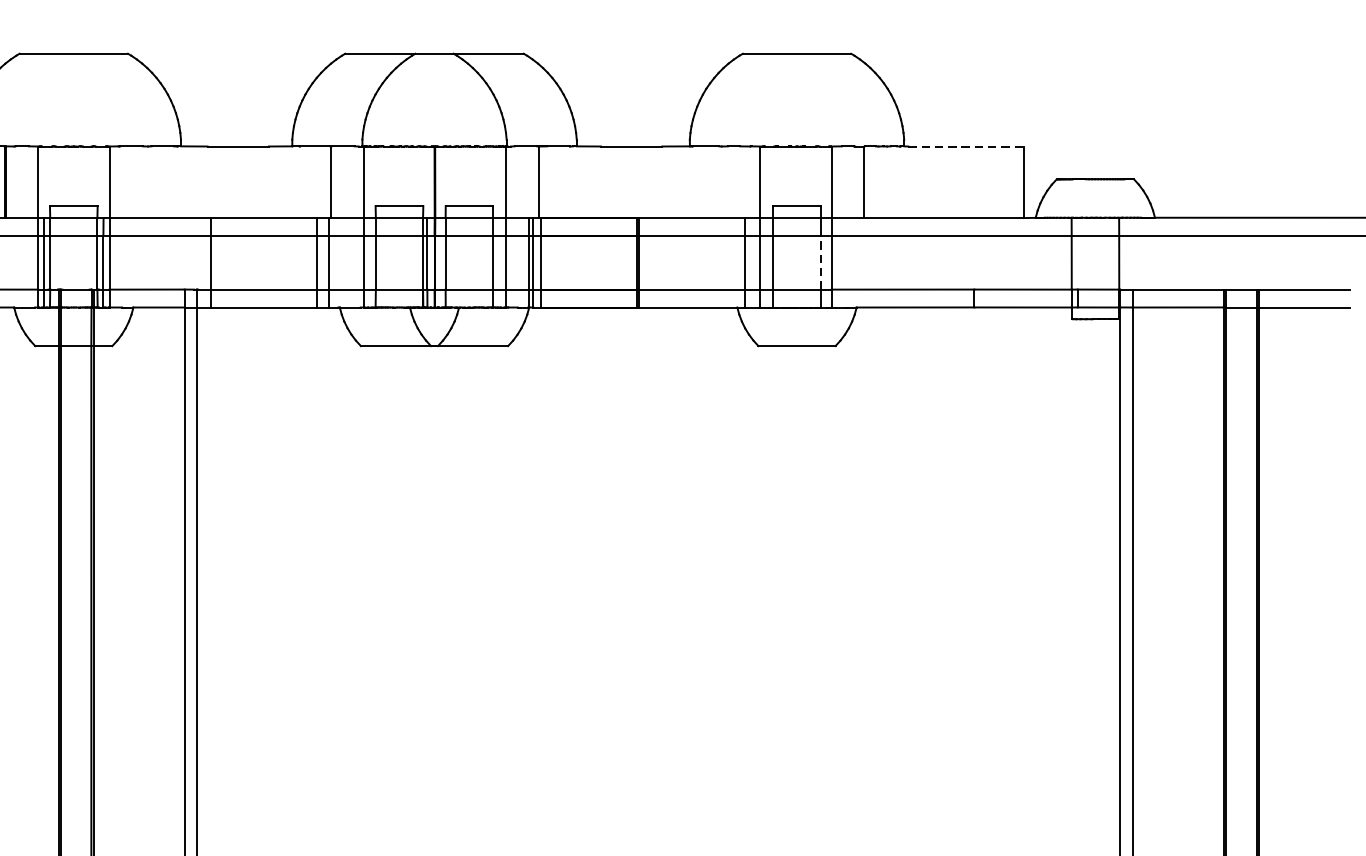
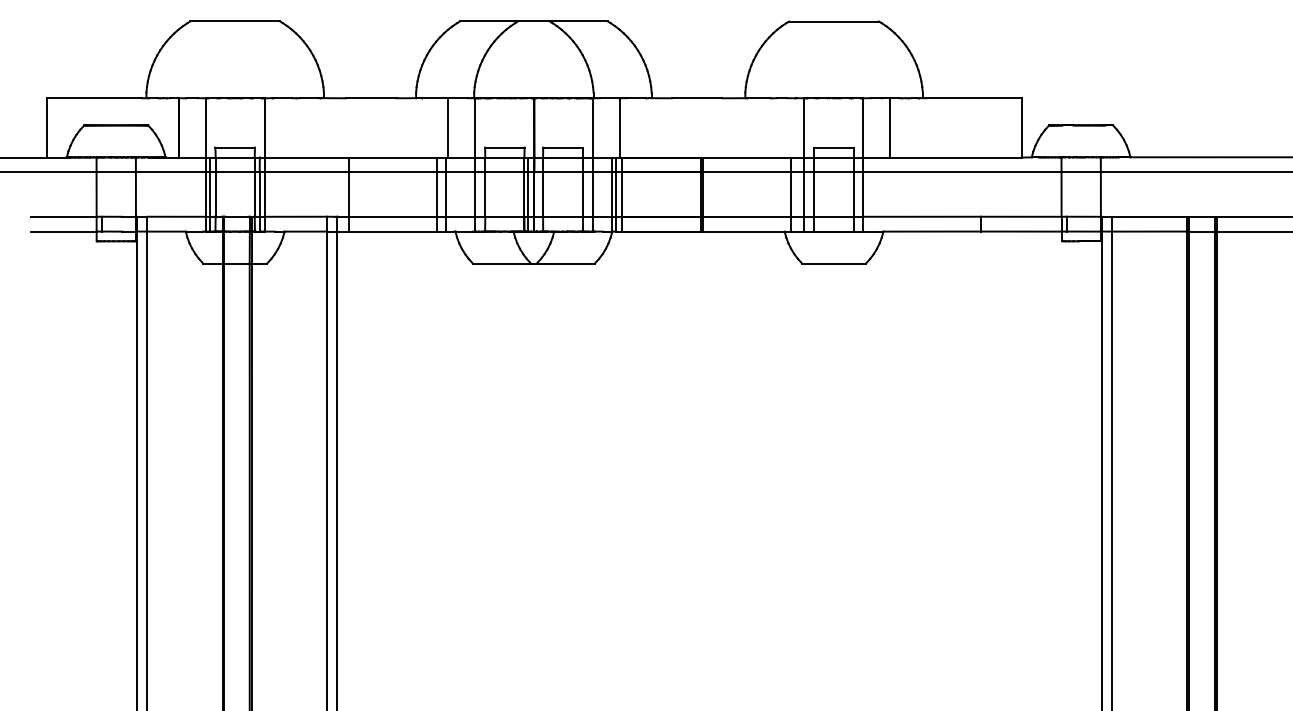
line: (965, 146) -> (973, 98), dashed -> solid
line: (820, 262) -> (853, 194), dashed -> solid

